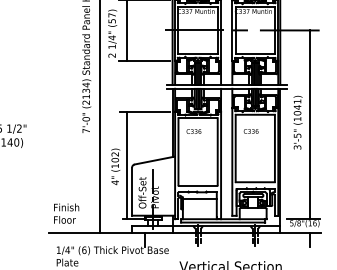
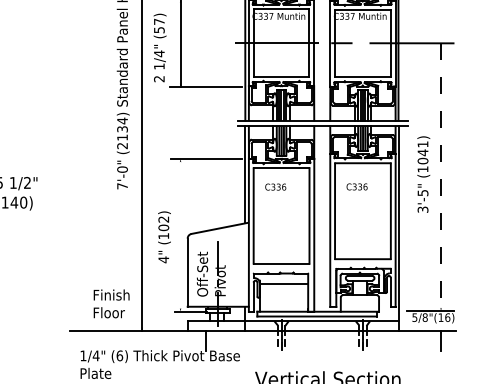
line: (310, 125) -> (441, 178), solid -> dashed
line: (127, 165) -> (181, 235), removed
text: (66, 213) -> (111, 303), moved

